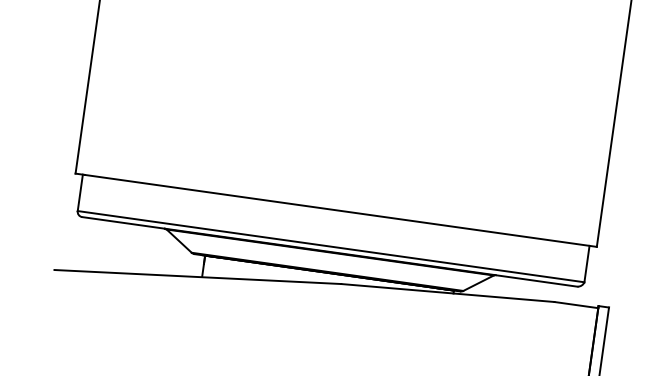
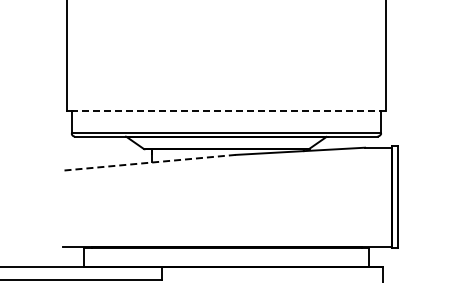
line: (339, 211) -> (228, 111), solid -> dashed
line: (198, 276) -> (149, 162), solid -> dashed

